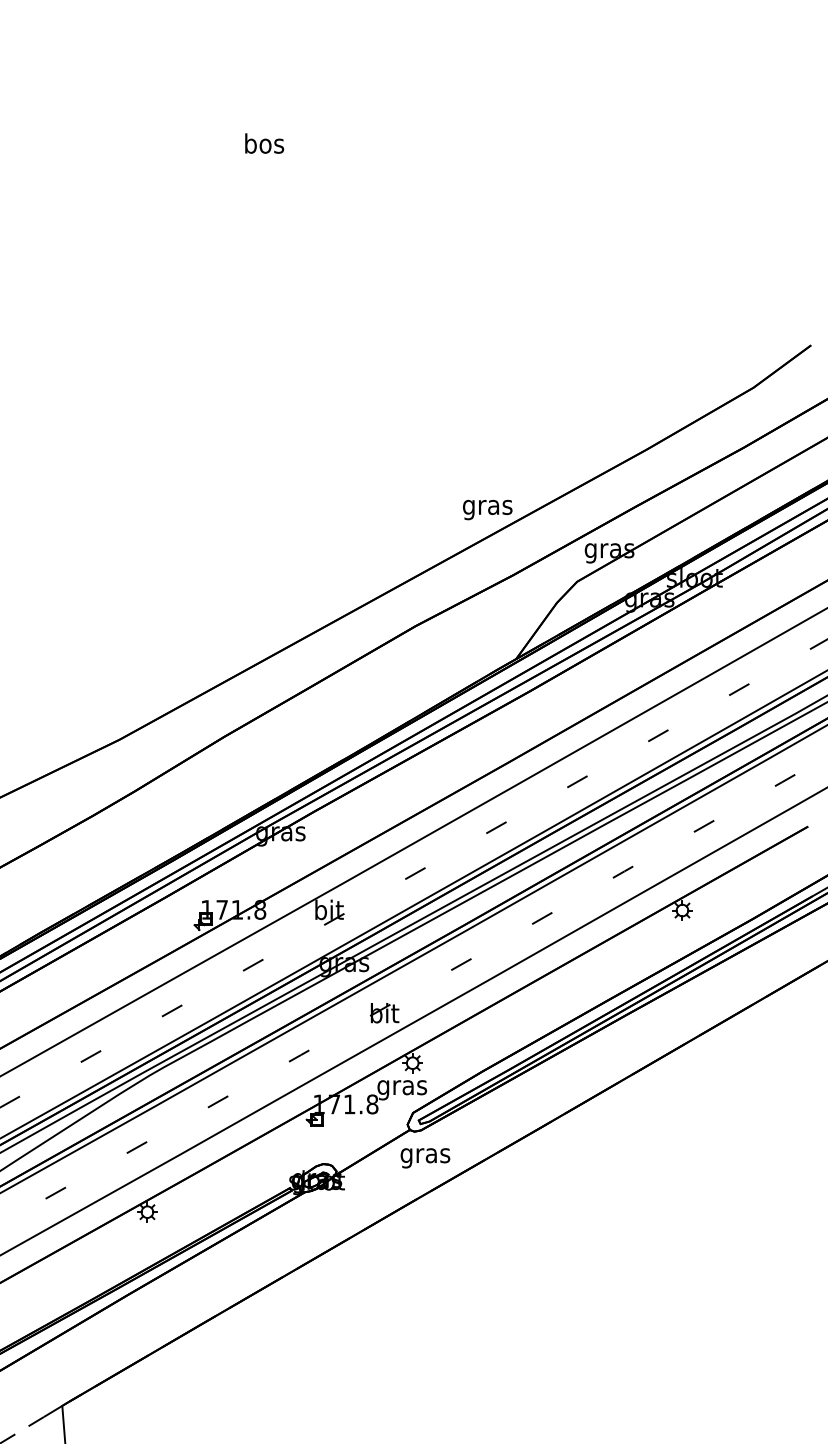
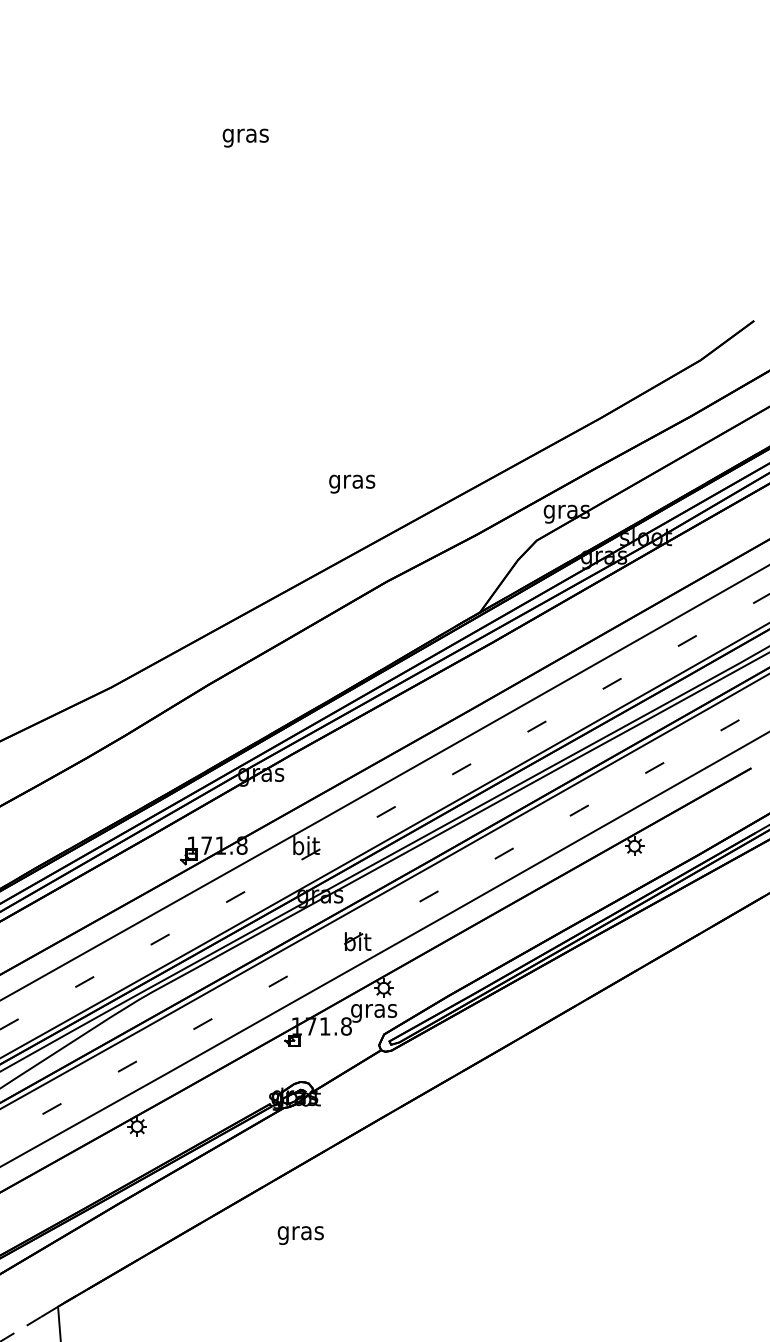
text: (264, 145) -> (246, 135), bos -> gras
text: (487, 509) -> (351, 483), moved
text: (425, 1158) -> (300, 1235), moved

